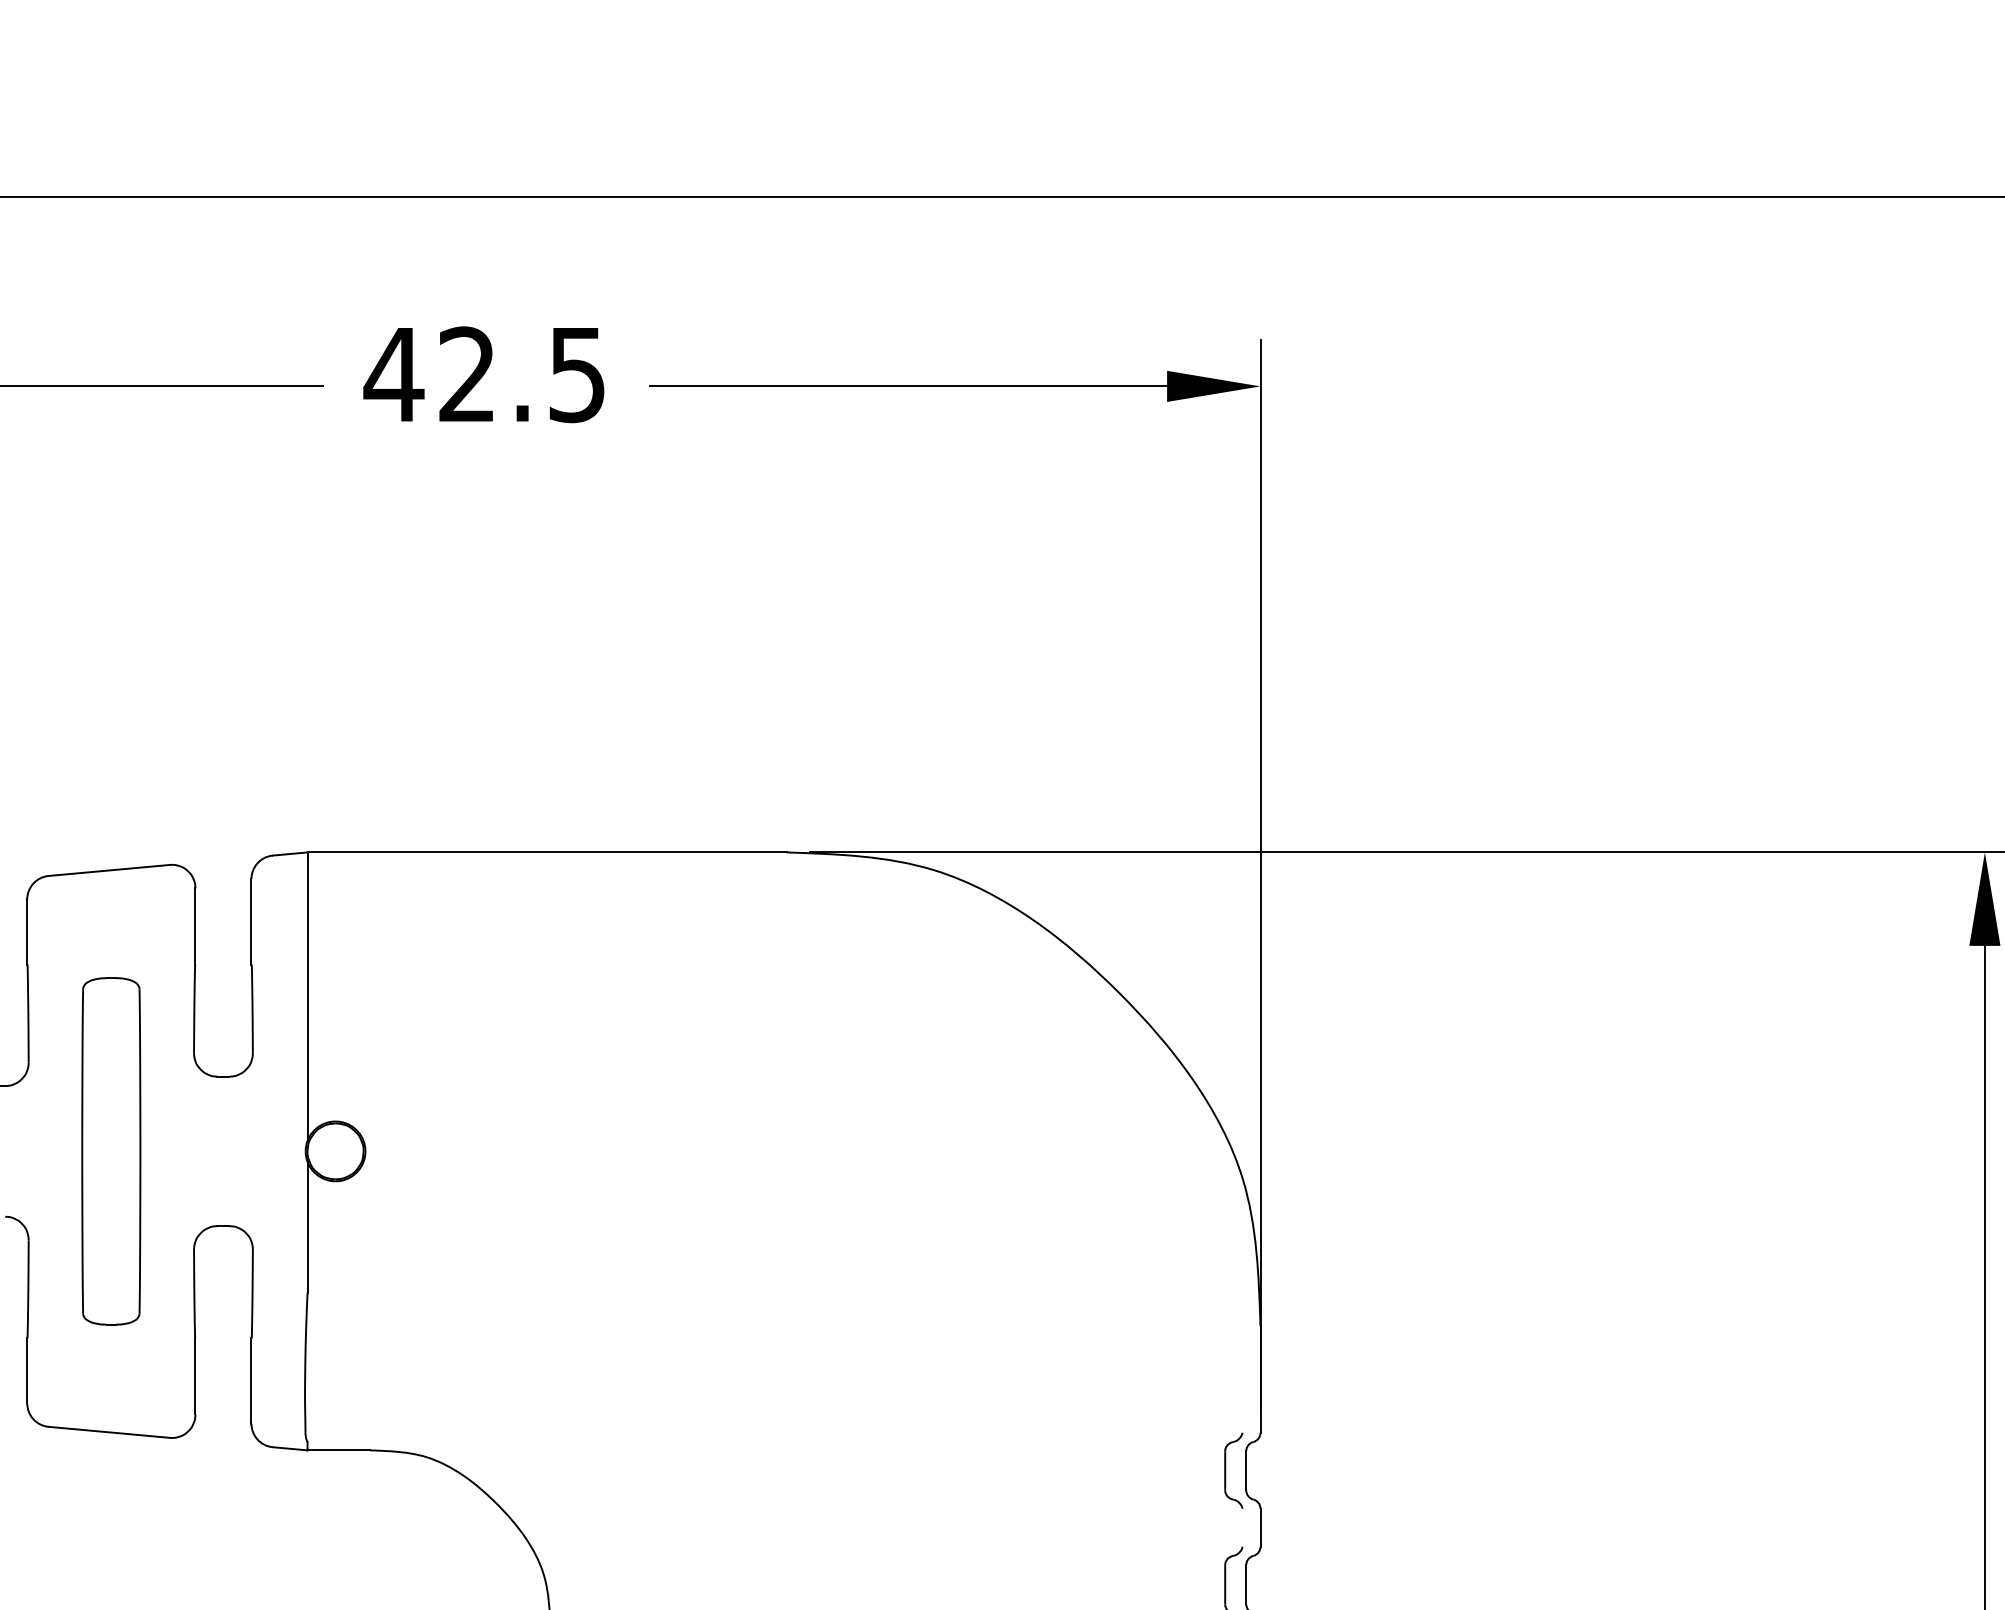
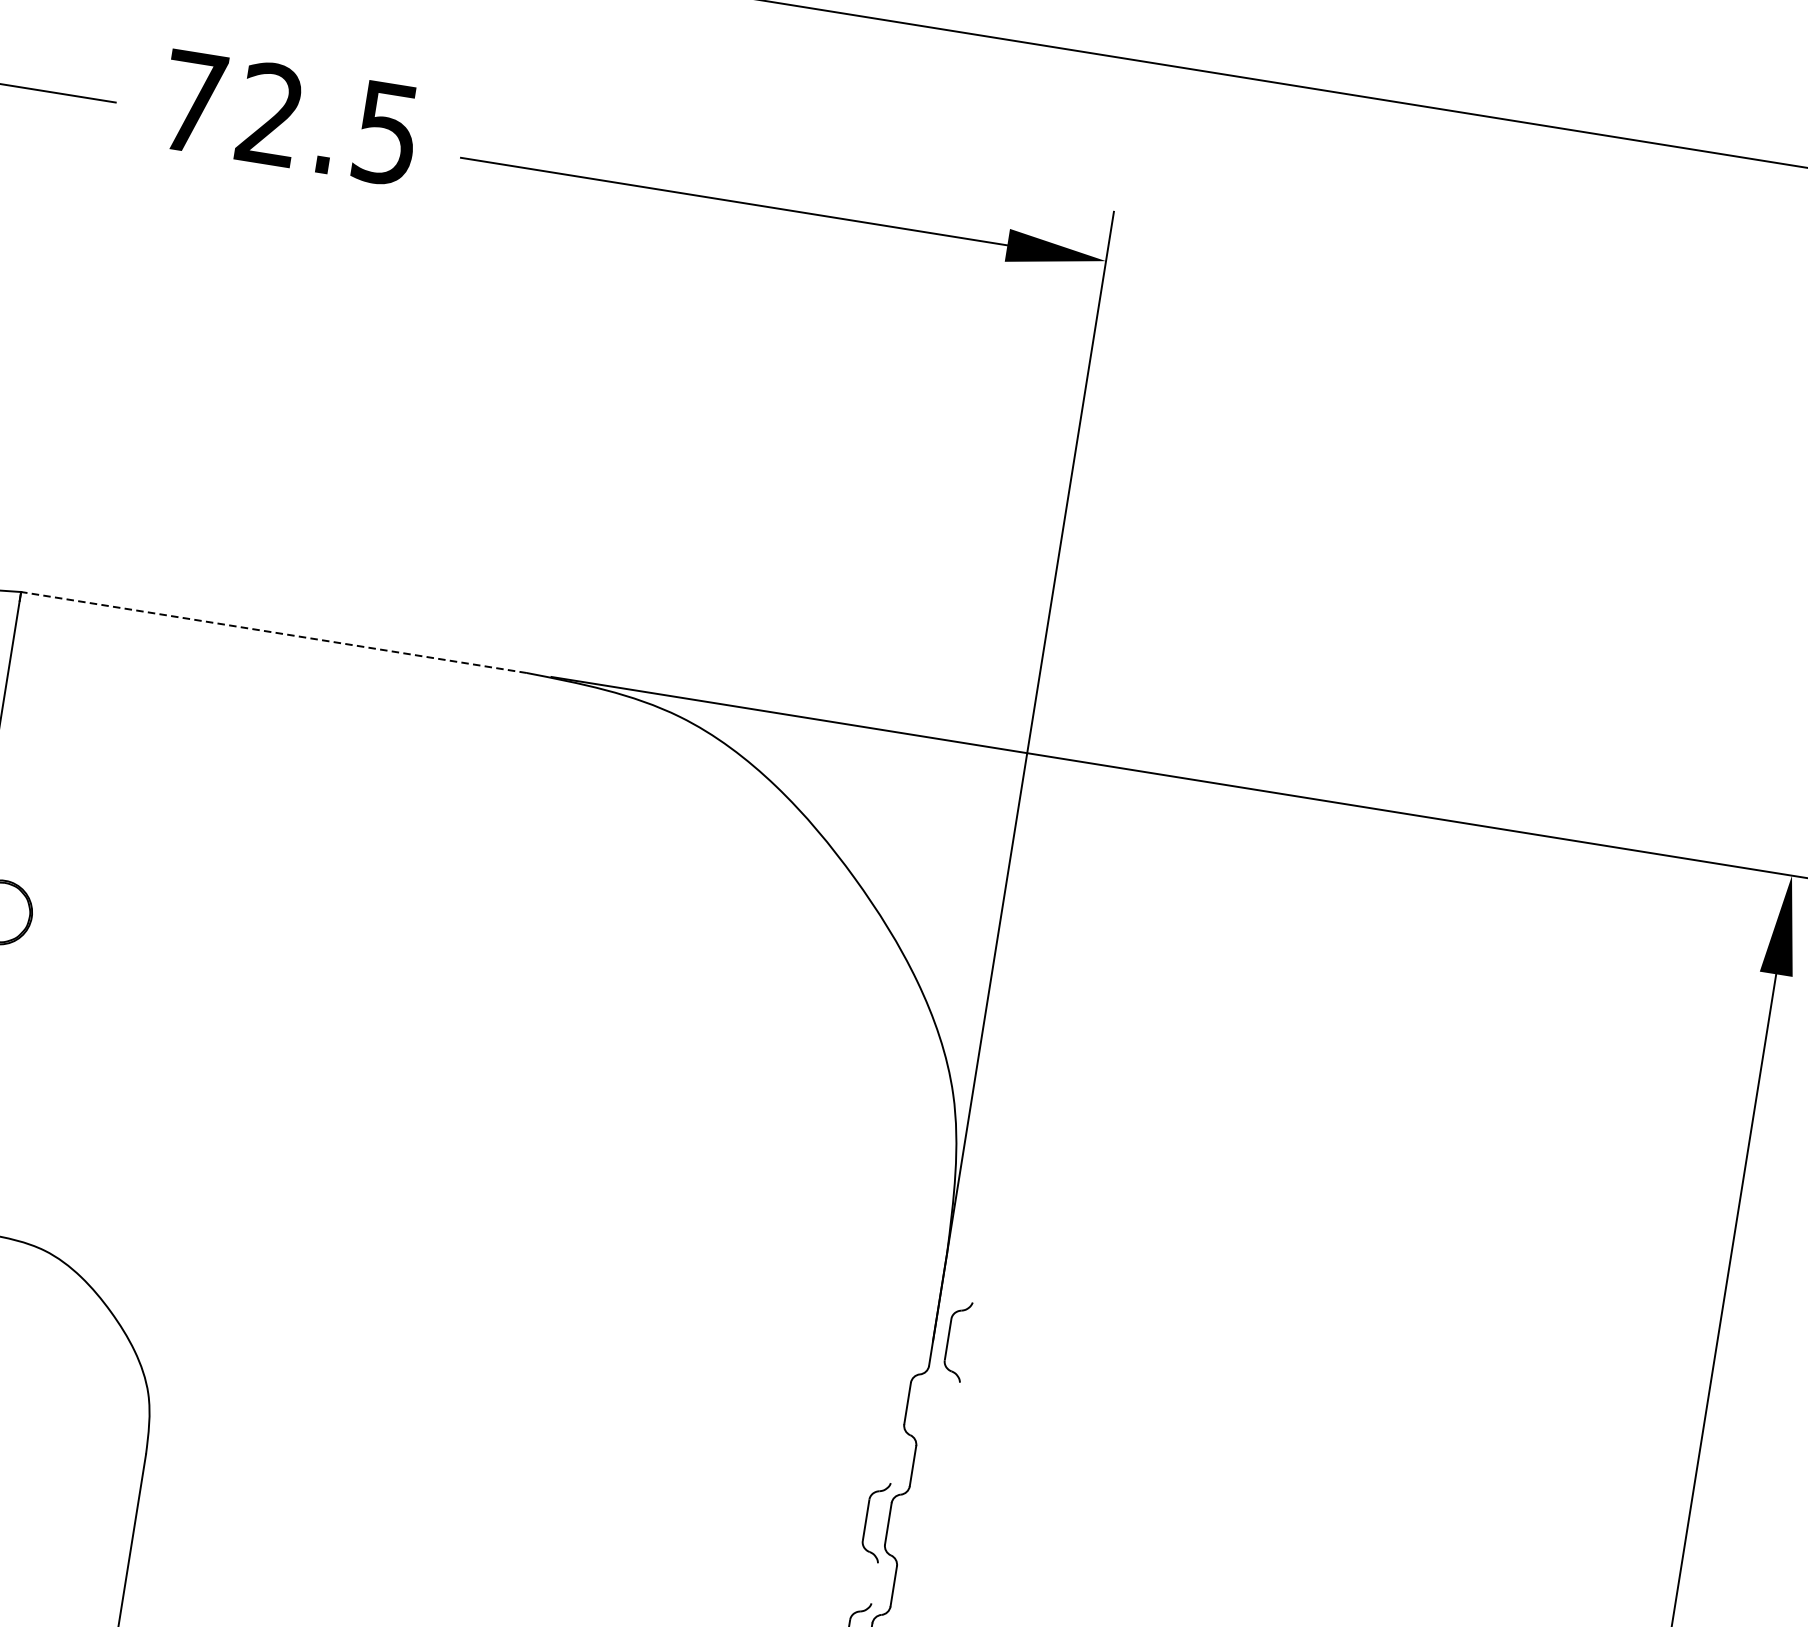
text: (393, 374) -> (192, 101), 42.5 -> 72.5
line: (547, 852) -> (274, 632), solid -> dashed
part: (1226, 1470) -> (949, 1339), moved

